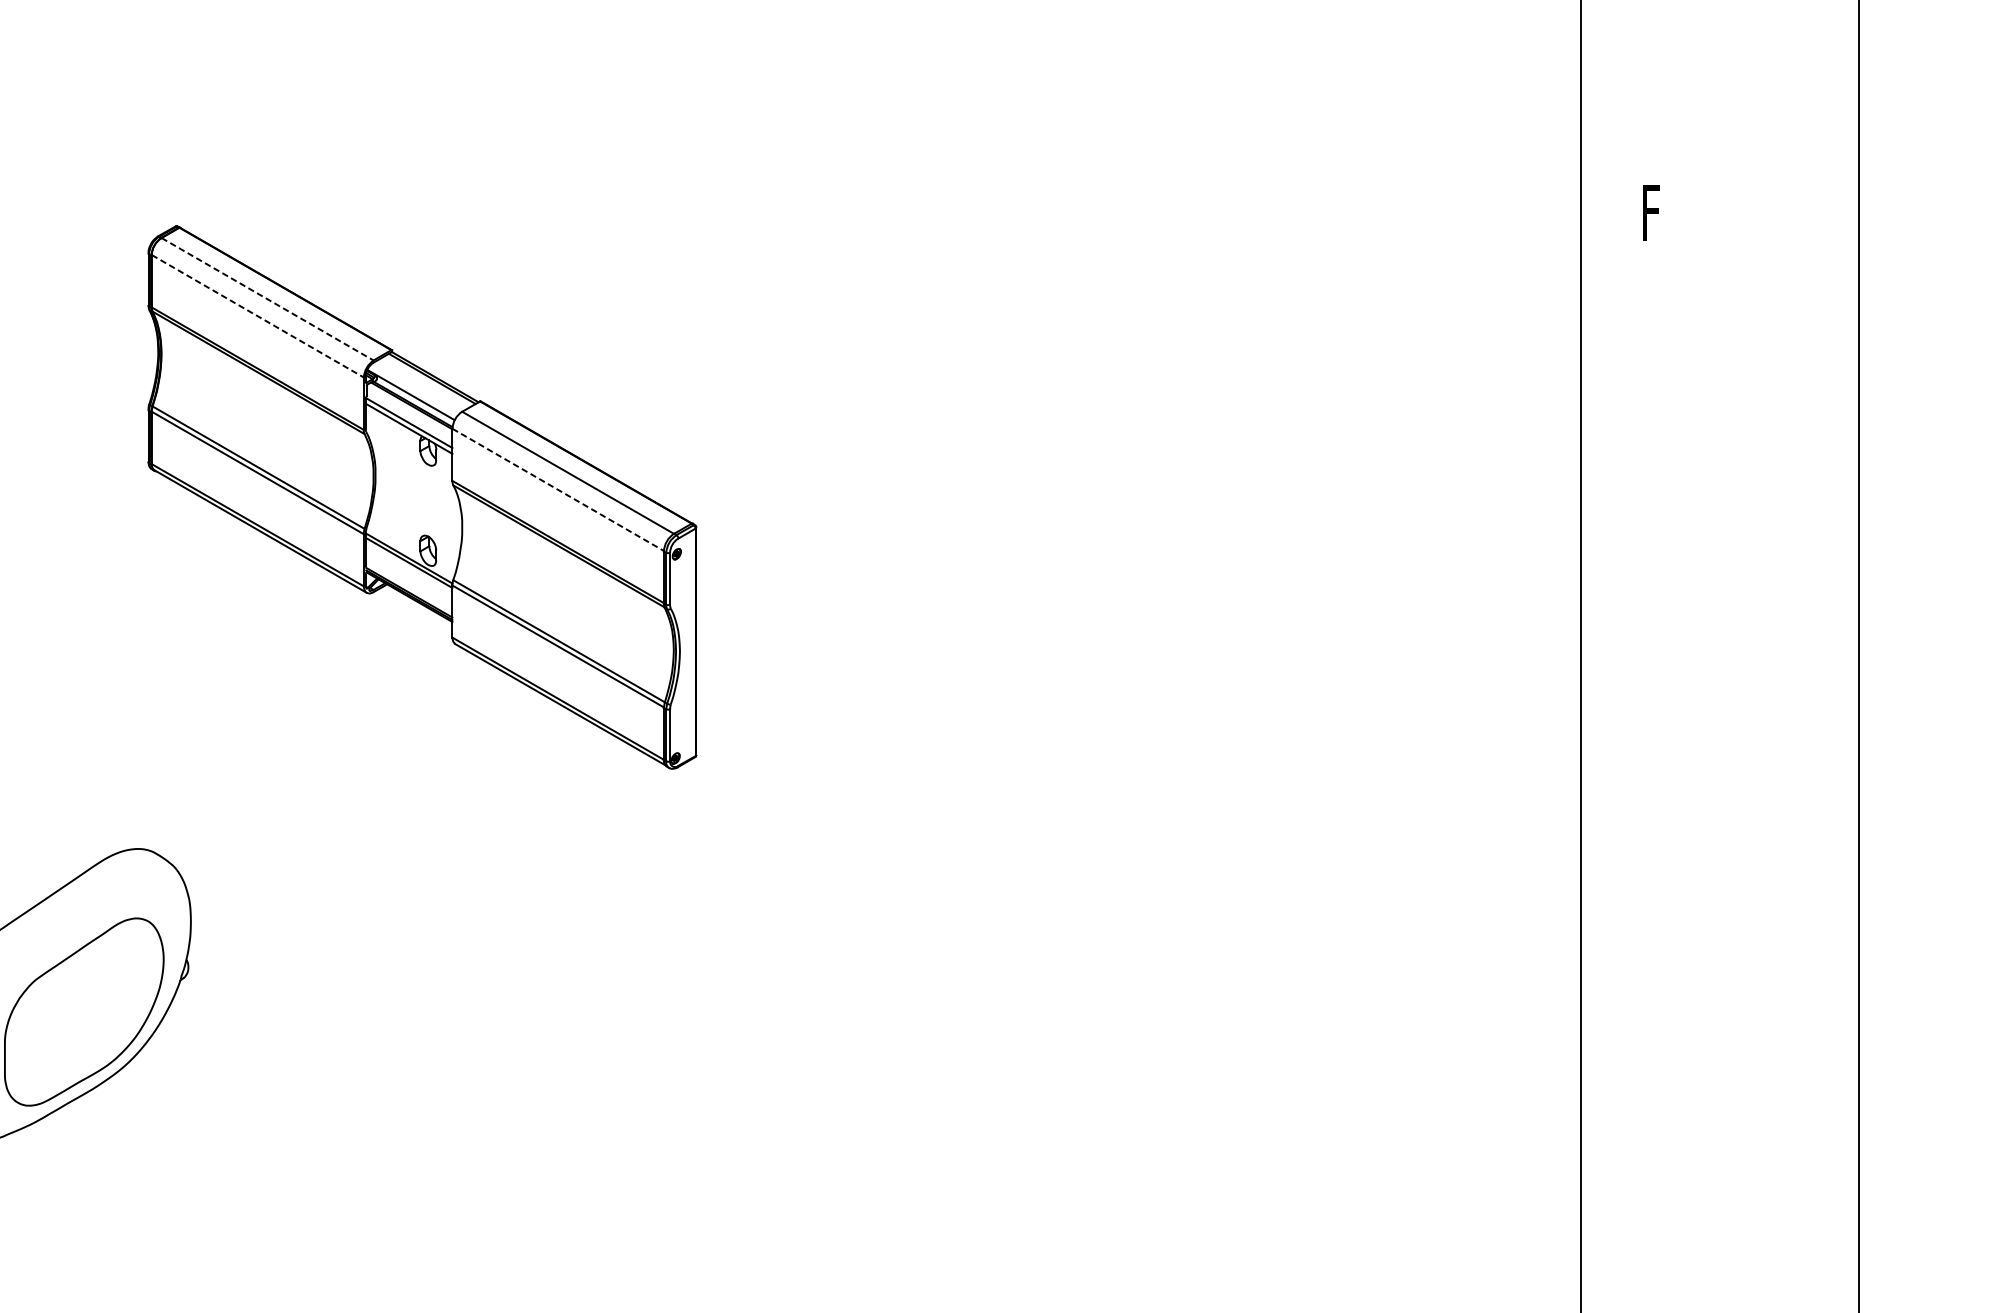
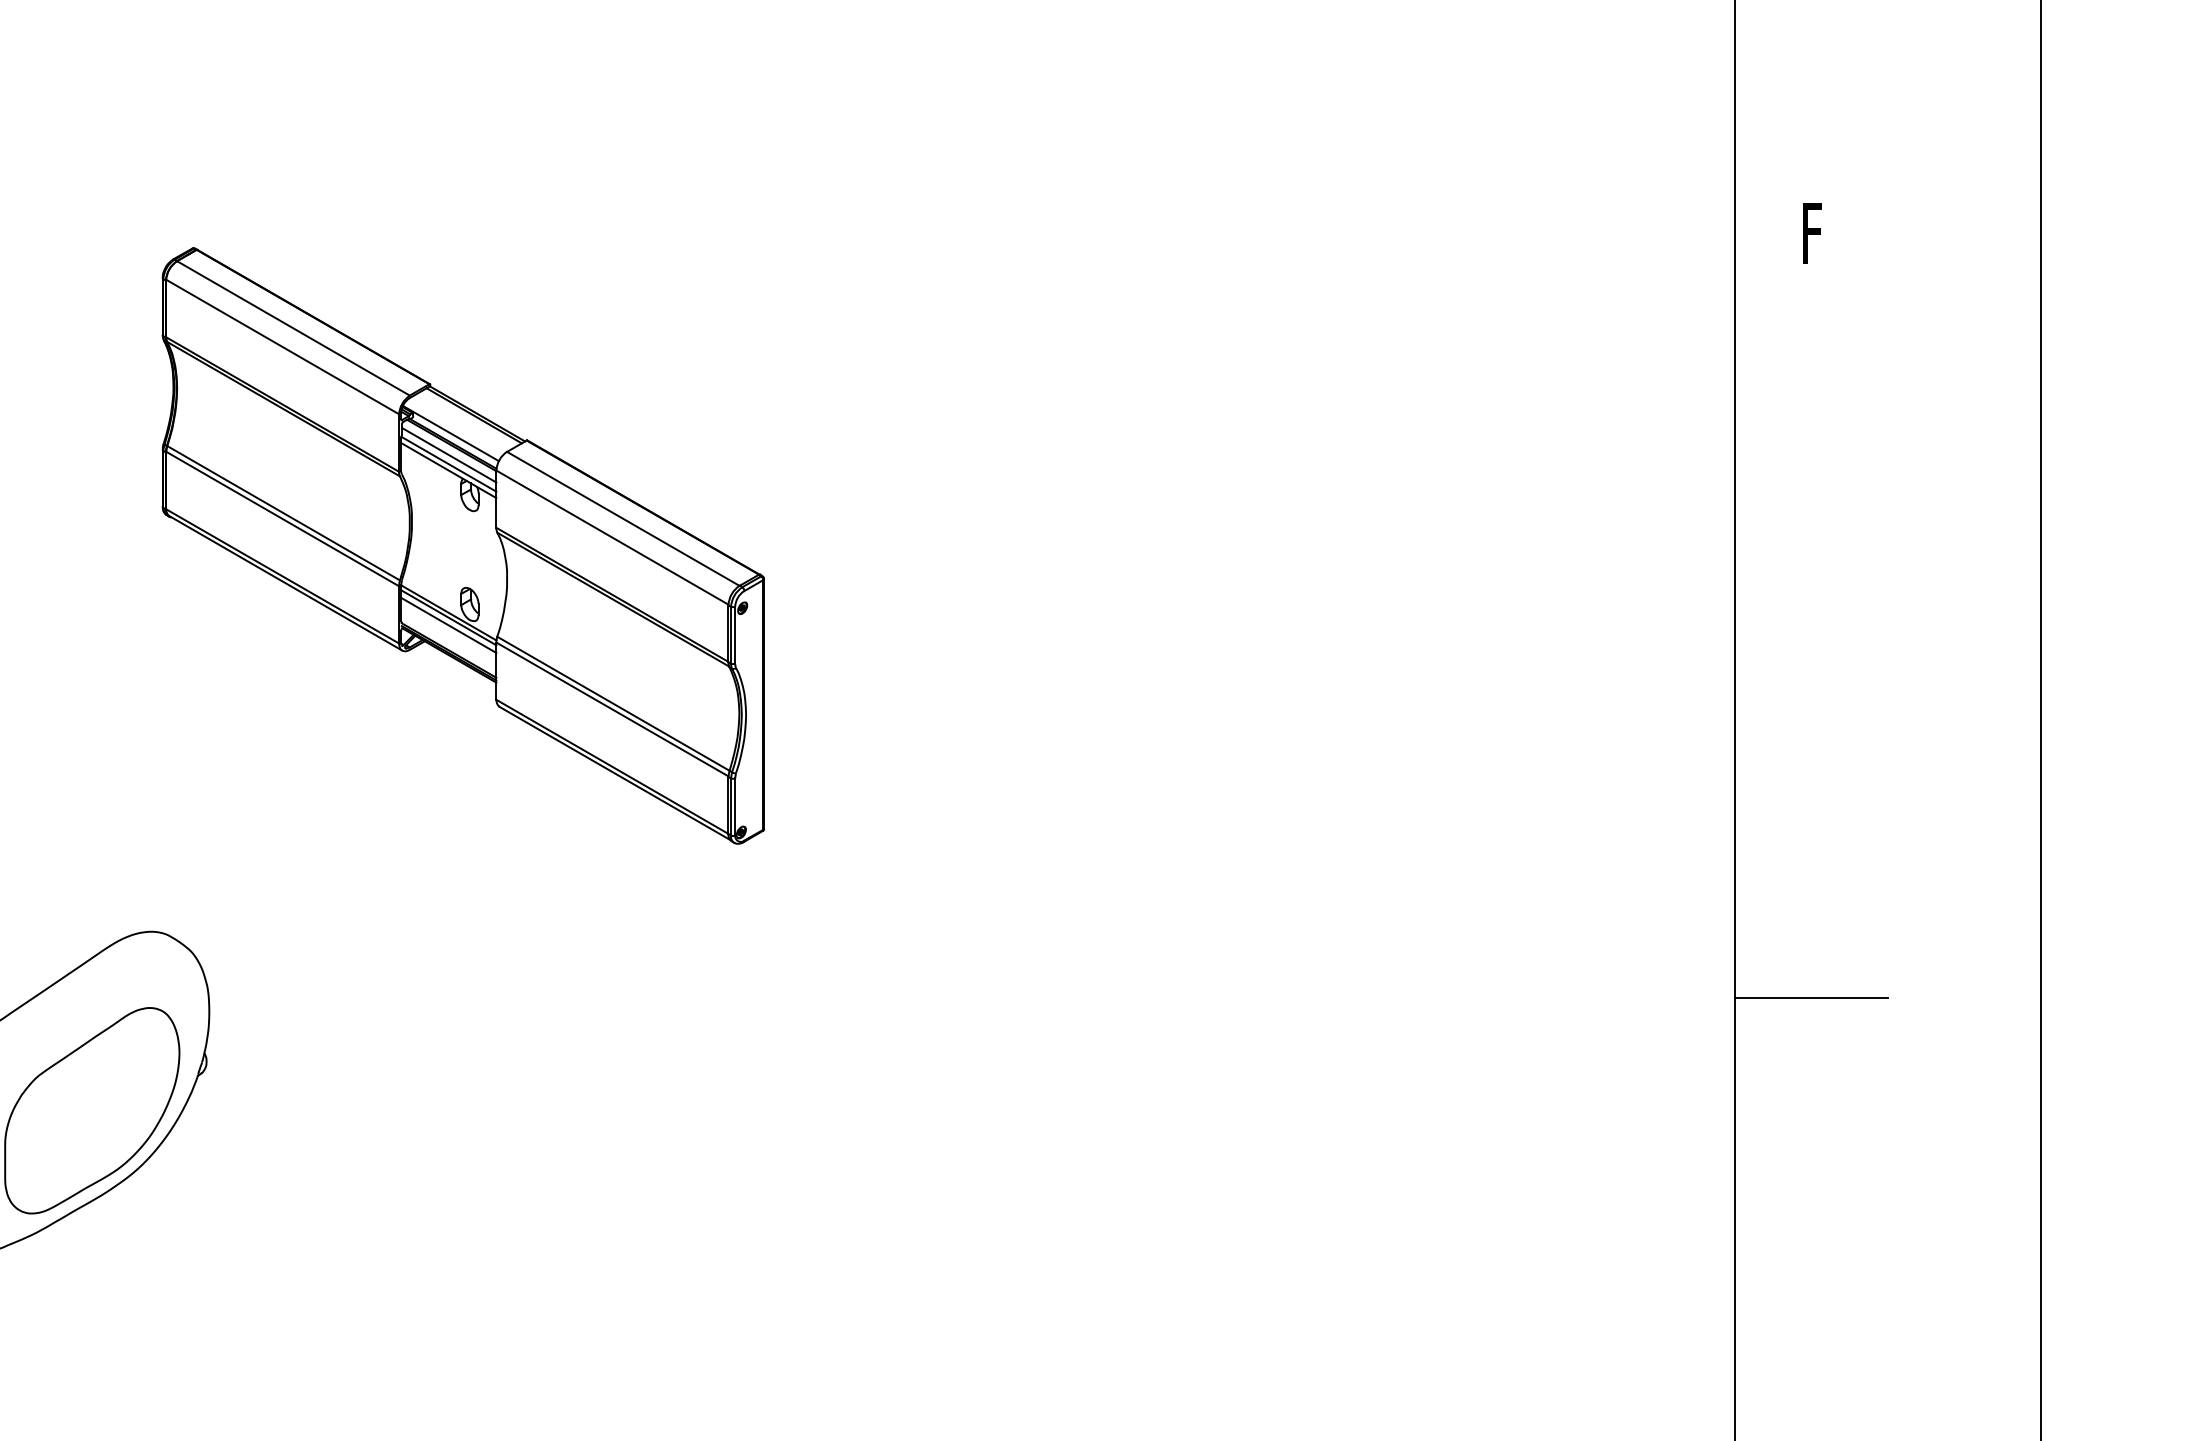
line: (267, 299) -> (293, 328), dashed -> solid
line: (258, 316) -> (283, 347), dashed -> solid
line: (409, 415) -> (449, 455), added
line: (558, 489) -> (612, 537), dashed -> solid
line: (408, 569) -> (448, 624), added
line: (1649, 908) -> (1810, 997), added

